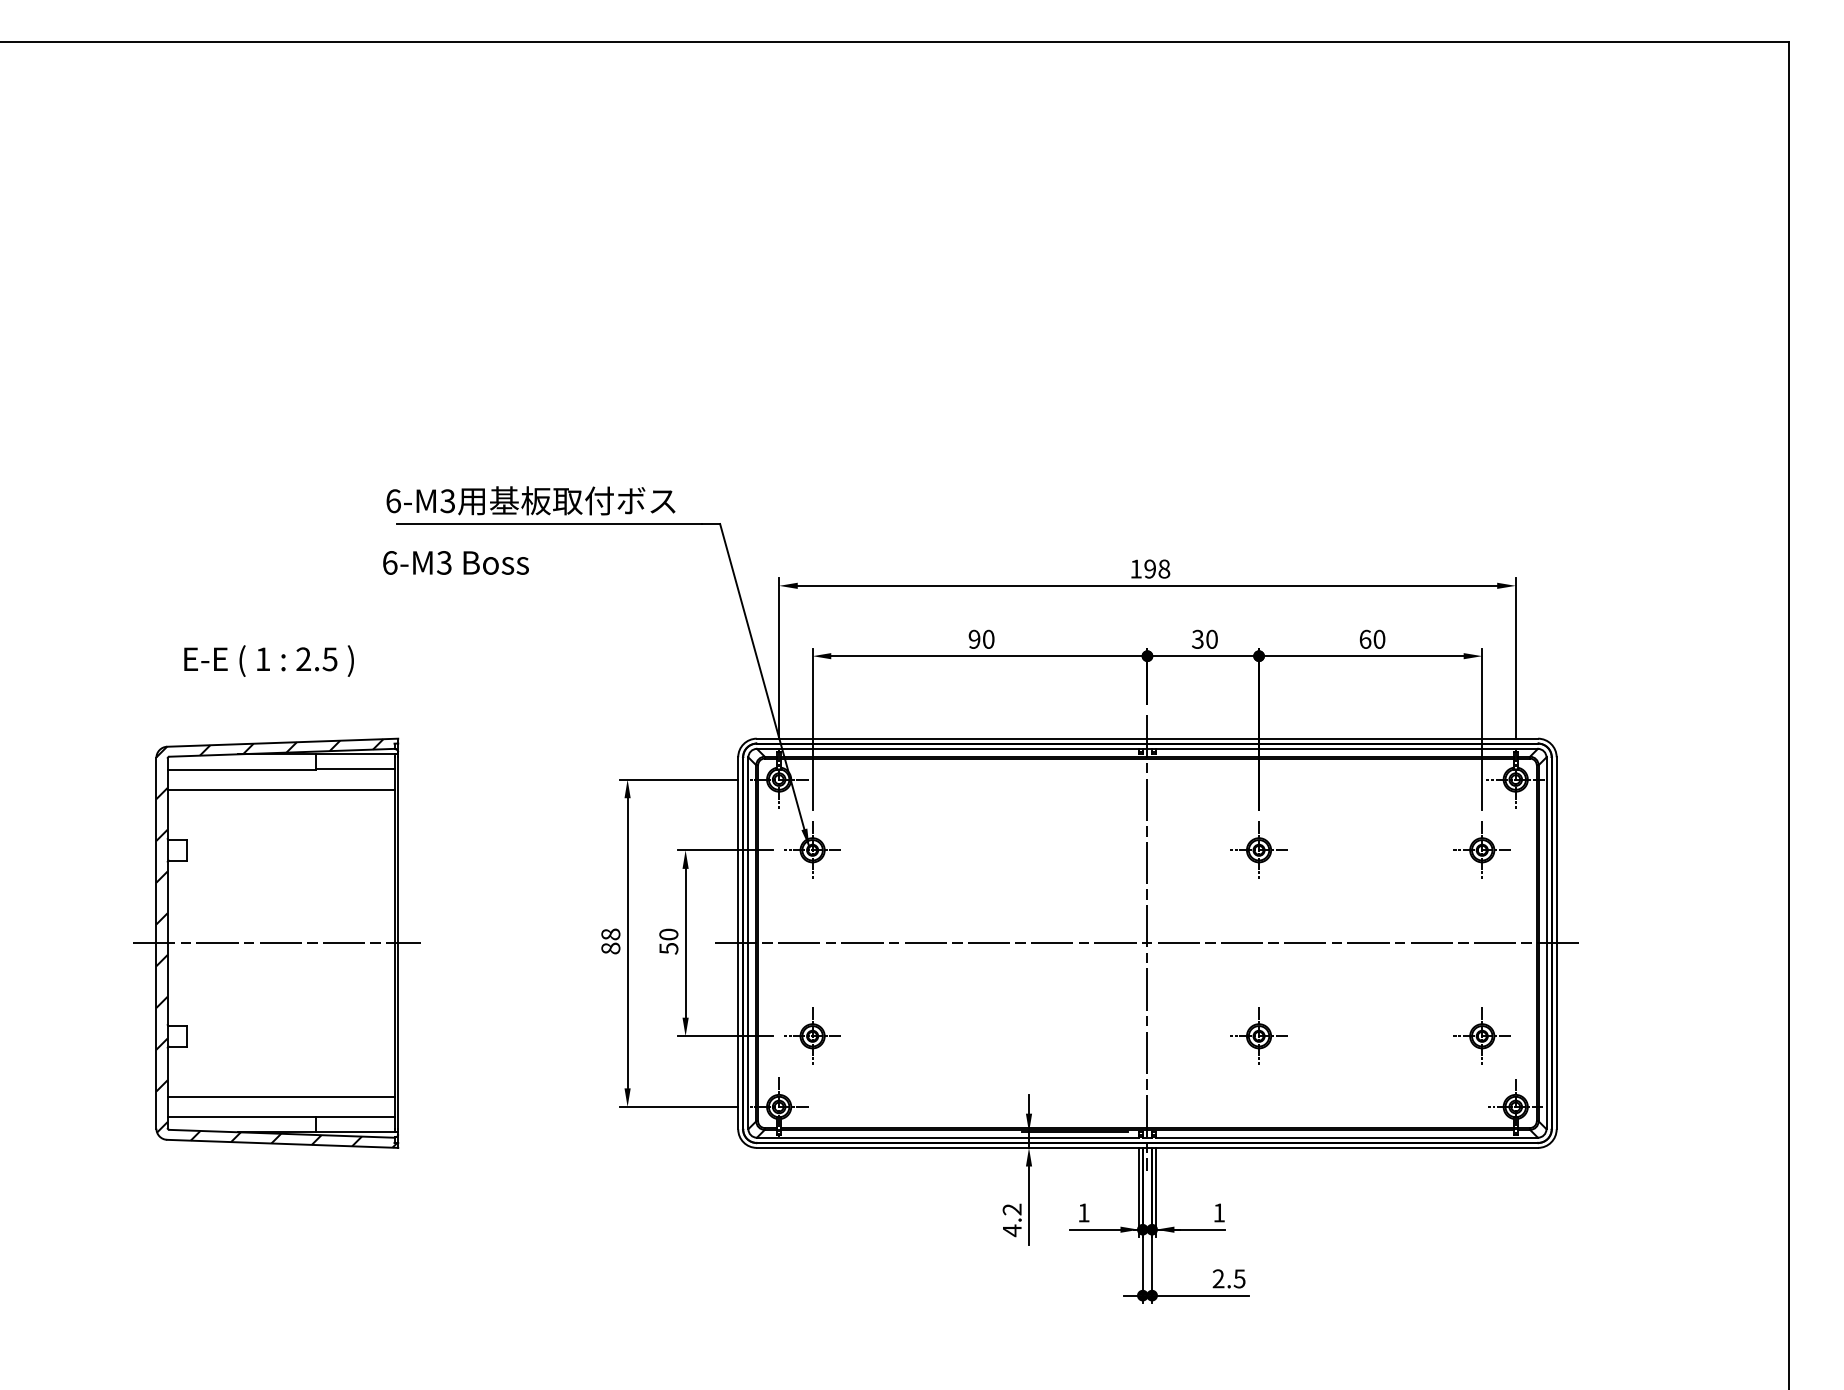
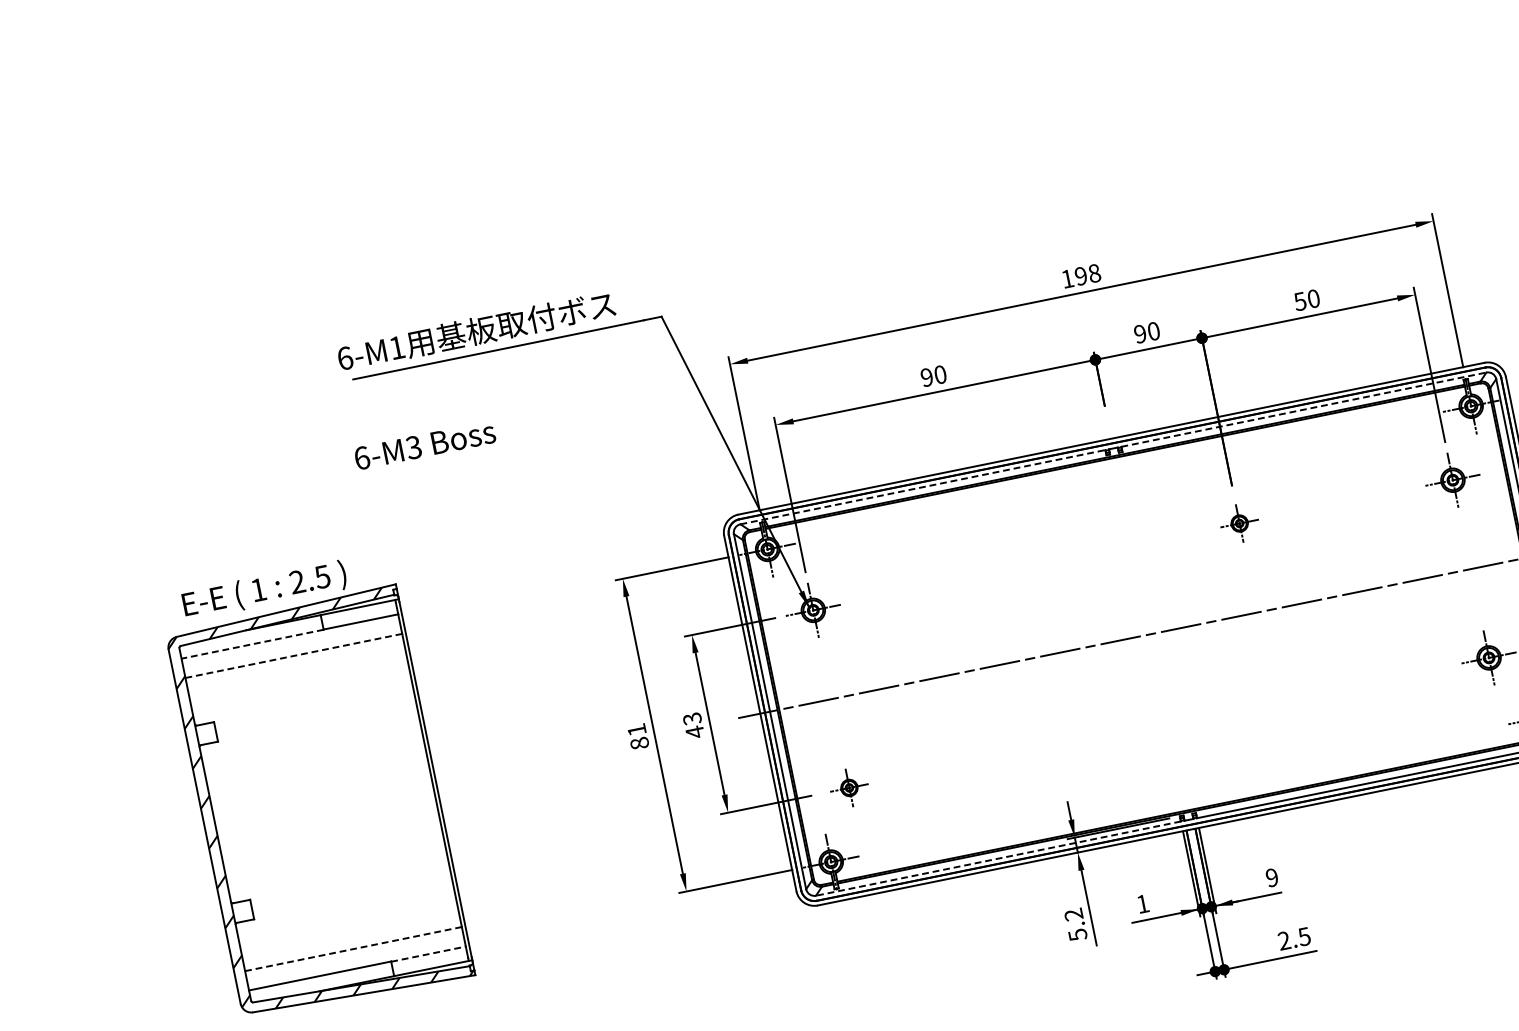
text: (447, 501) -> (396, 348), 6-M3 -> 6-M1
text: (455, 562) -> (424, 445), moved
text: (1365, 638) -> (1300, 300), 60 -> 50
text: (1197, 639) -> (1139, 334), 30 -> 90
text: (268, 660) -> (263, 590), moved
line: (948, 748) -> (923, 486), solid -> dashed
line: (1347, 748) -> (1304, 409), solid -> dashed
line: (241, 769) -> (252, 644), solid -> dashed
line: (281, 789) -> (294, 655), solid -> dashed
part: (1258, 849) -> (1239, 522), size x0.7
text: (610, 934) -> (636, 730), 88 -> 81
text: (668, 941) -> (693, 725), 50 -> 43
line: (277, 943) -> (320, 803), removed
line: (1147, 943) -> (1151, 634), removed
part: (812, 1035) -> (849, 787), size x0.7
part: (1258, 1035) -> (1275, 700), removed
line: (281, 1096) -> (353, 948), solid -> dashed
line: (355, 1117) -> (428, 954), solid -> dashed
line: (947, 1137) -> (997, 858), solid -> dashed
text: (1218, 1212) -> (1271, 877), 1 -> 9
text: (1012, 1230) -> (1078, 934), 4.2 -> 5.2

